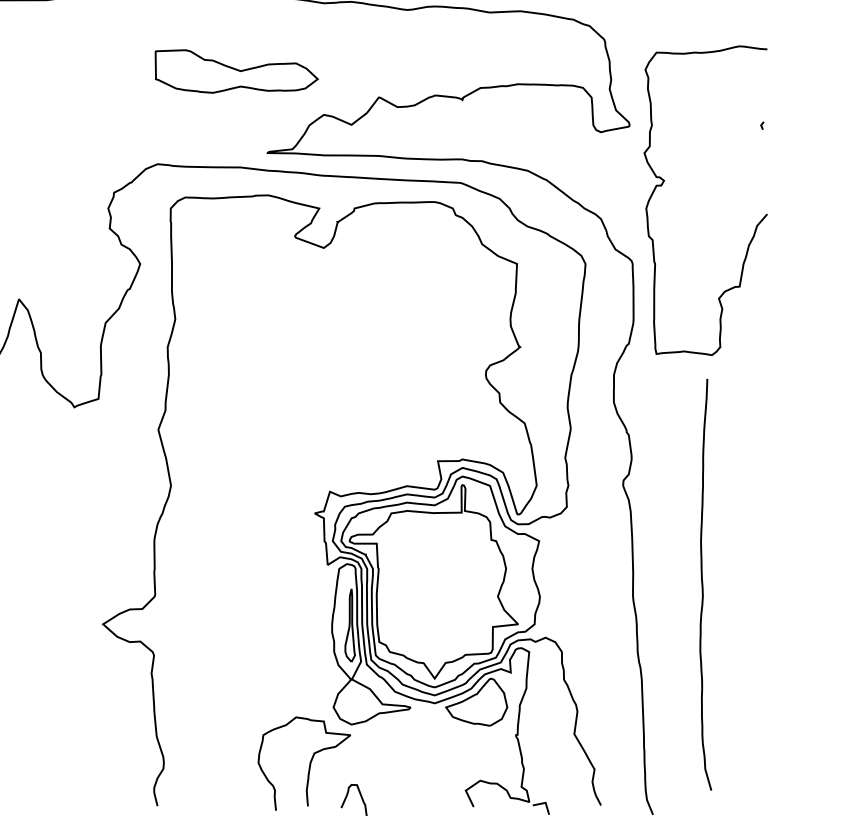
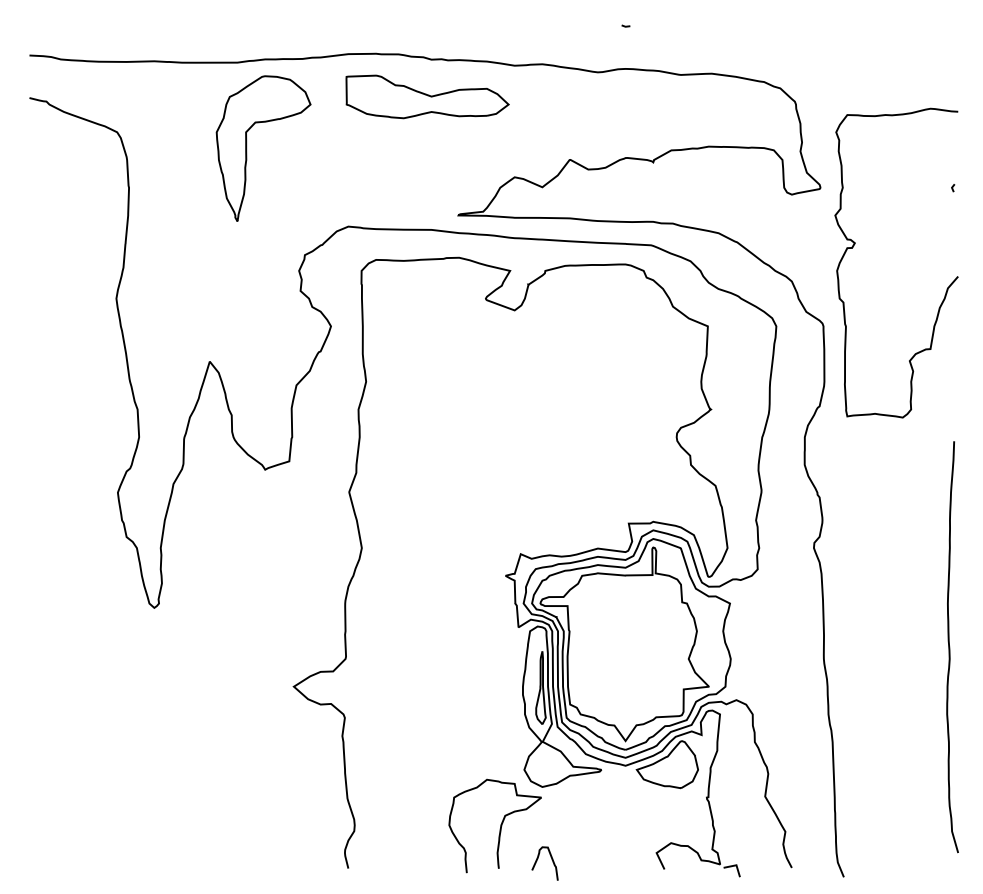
part: (236, 71) -> (427, 96), moved
part: (56, 86) -> (247, 148), added
curve: (703, 585) -> (950, 647), moved

